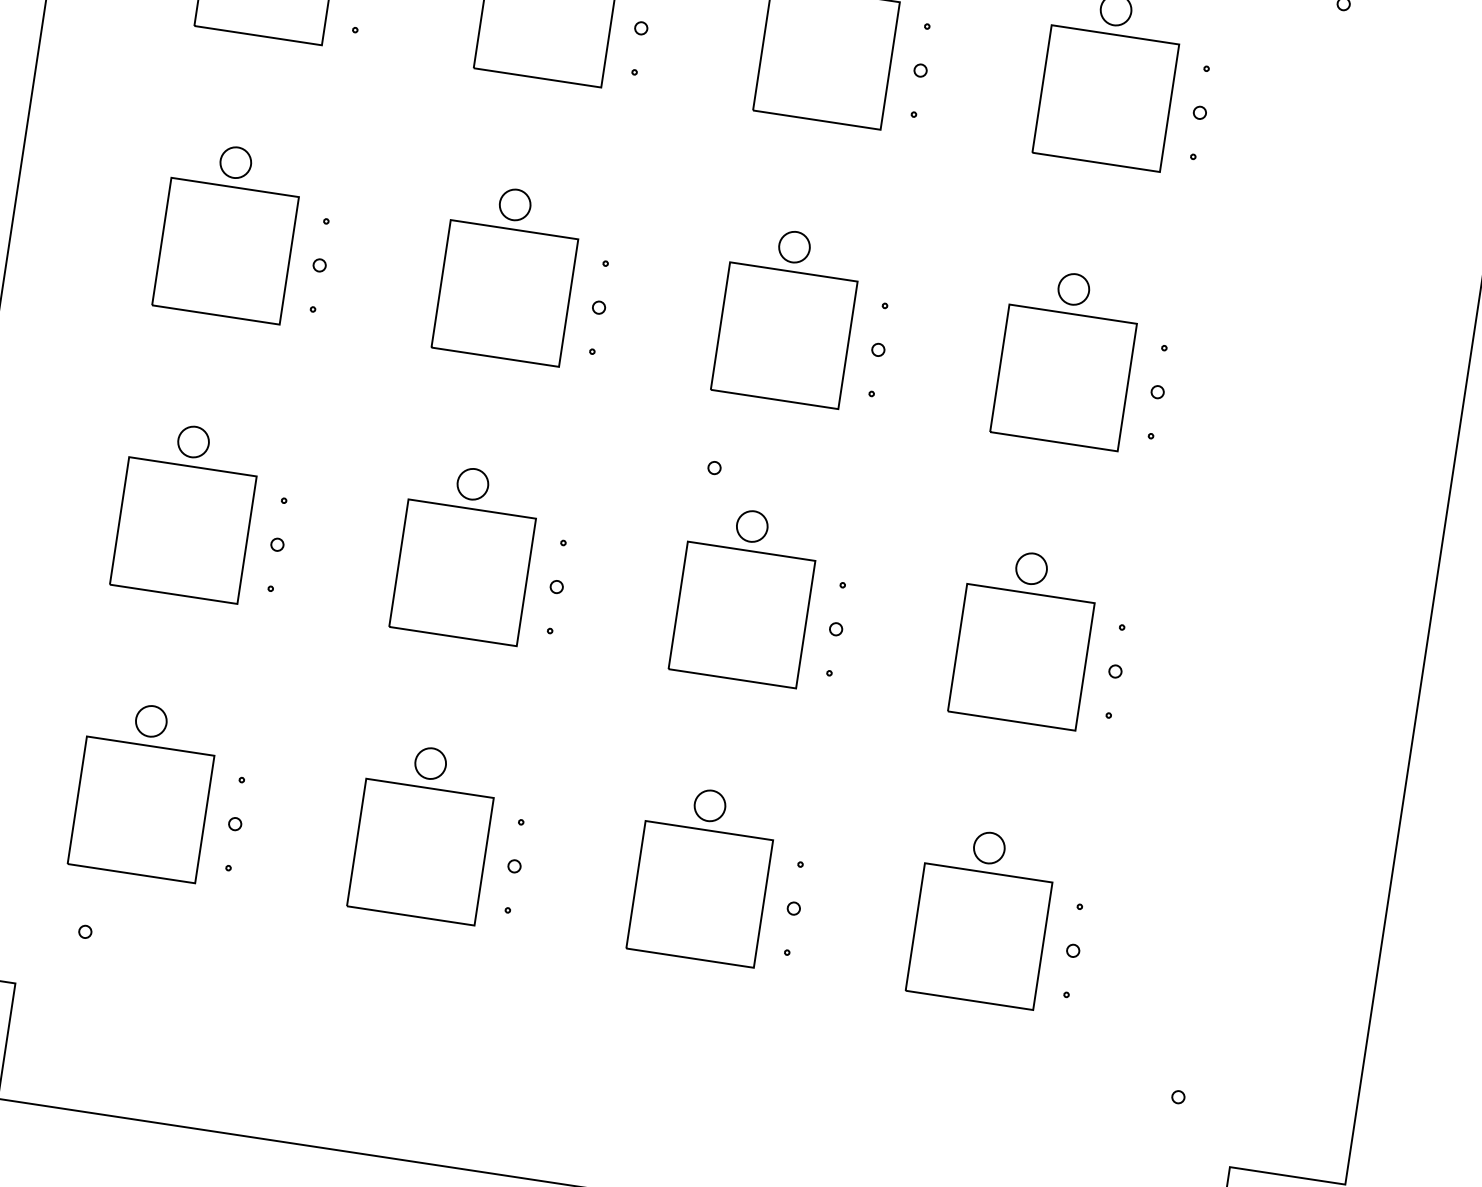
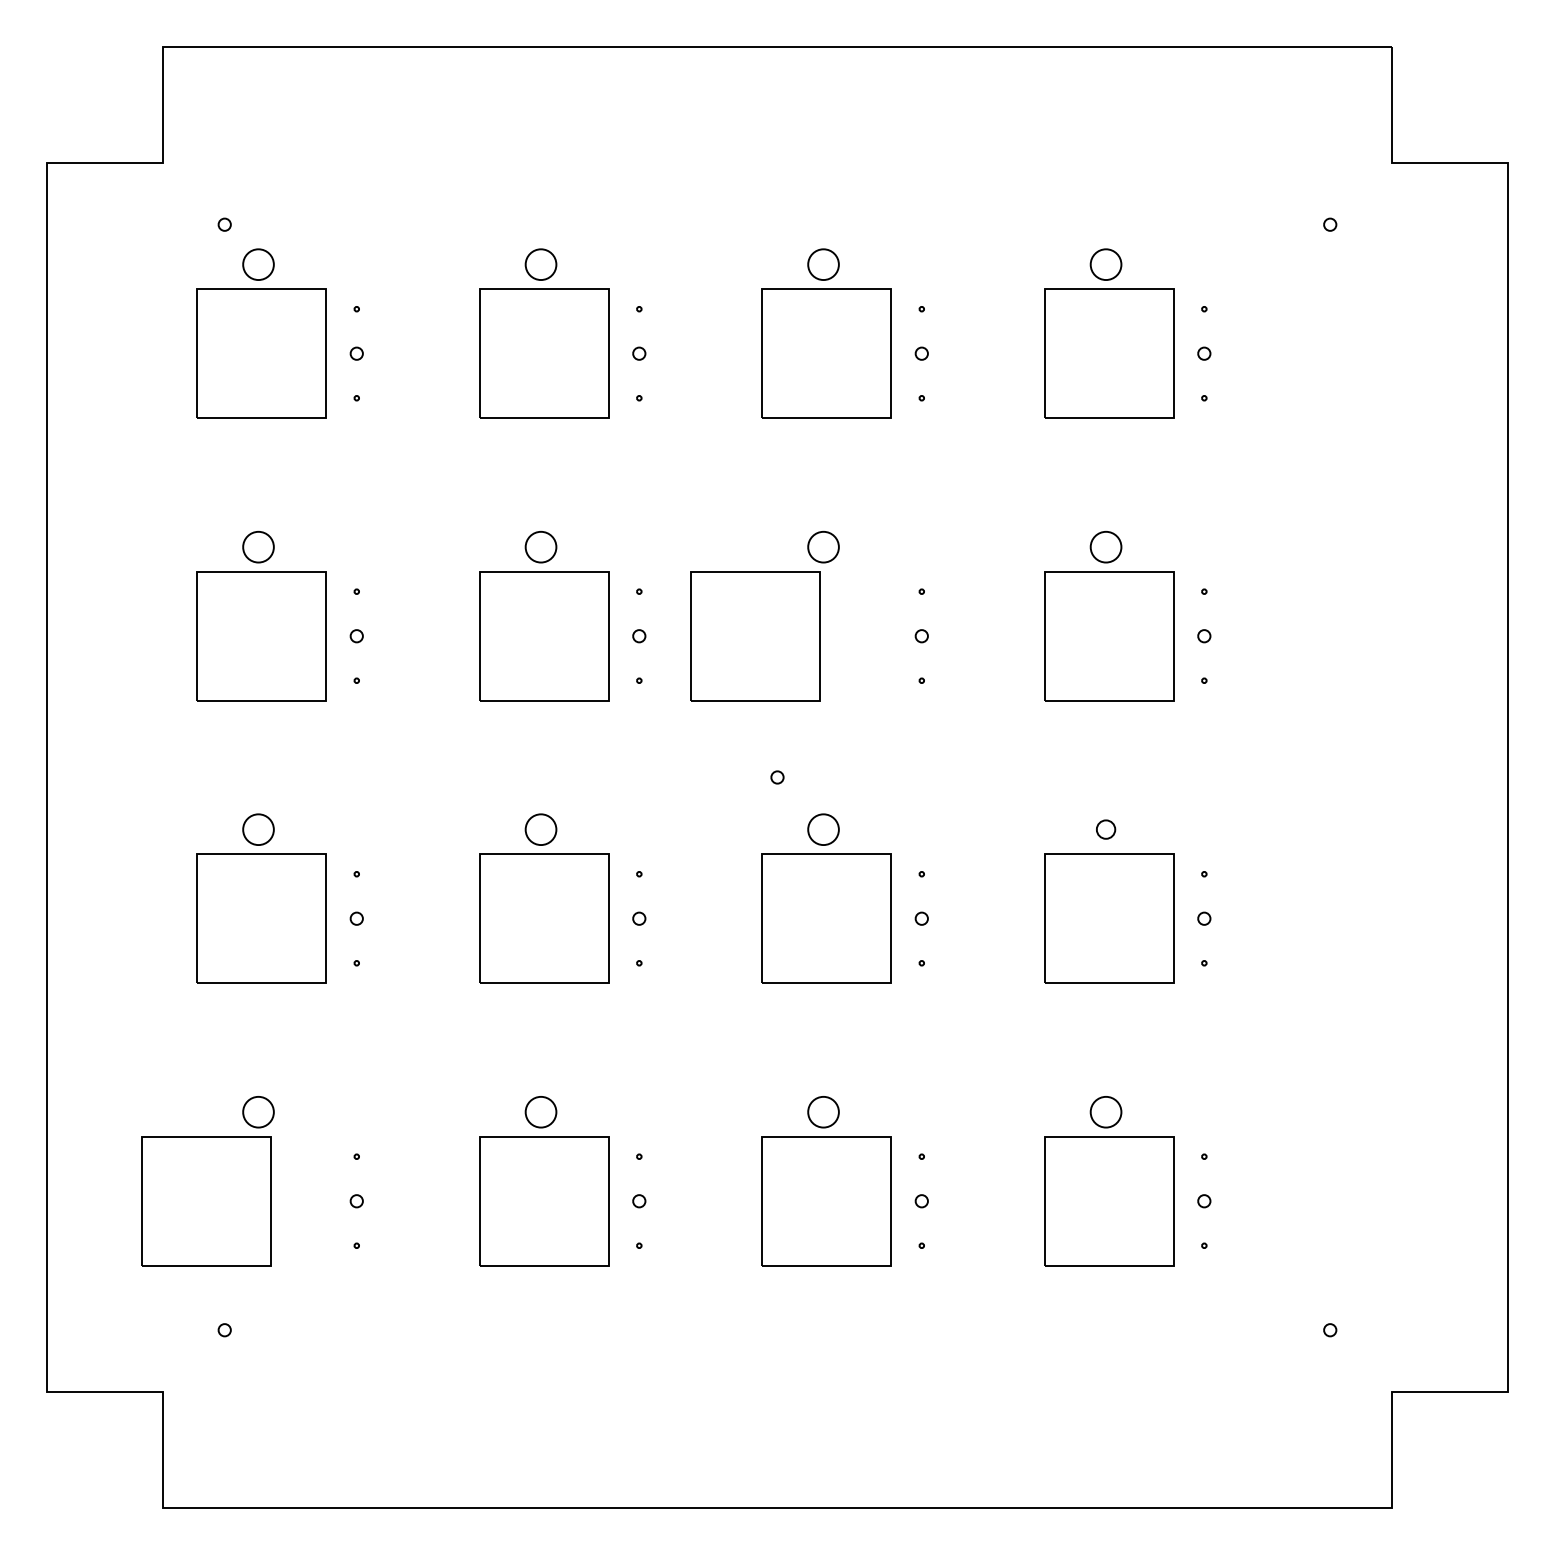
part: (784, 335) -> (755, 636), moved
part: (1031, 568) -> (1105, 829), size x0.6
part: (140, 810) -> (206, 1201), moved

